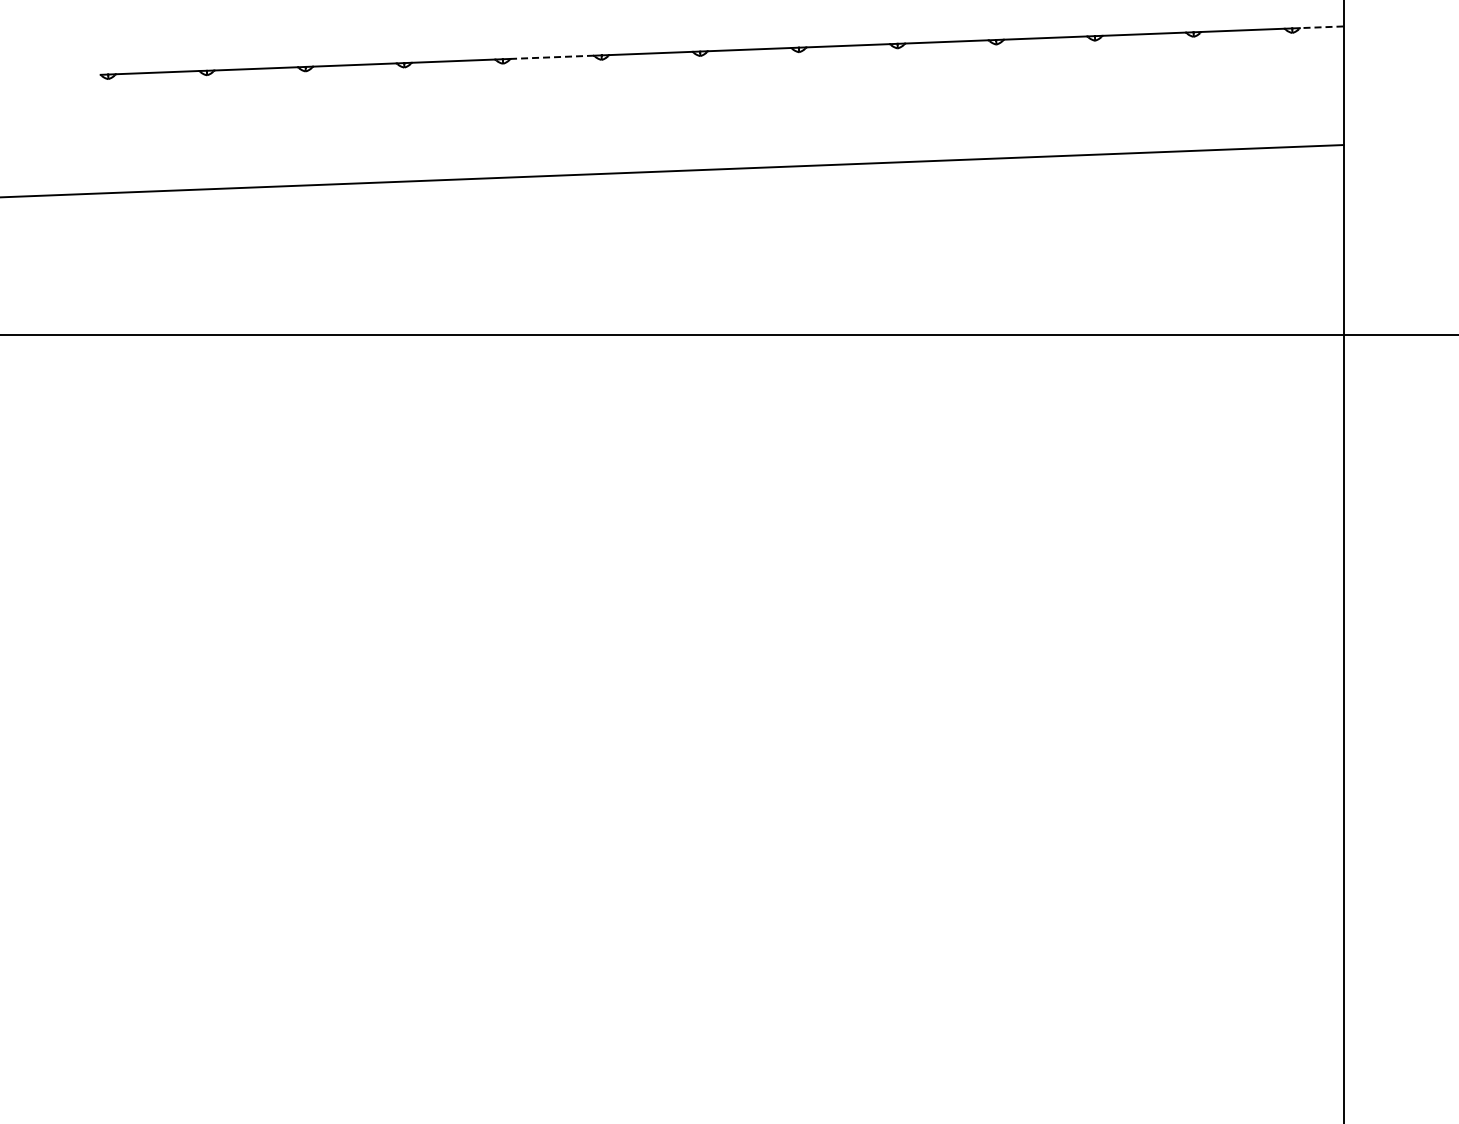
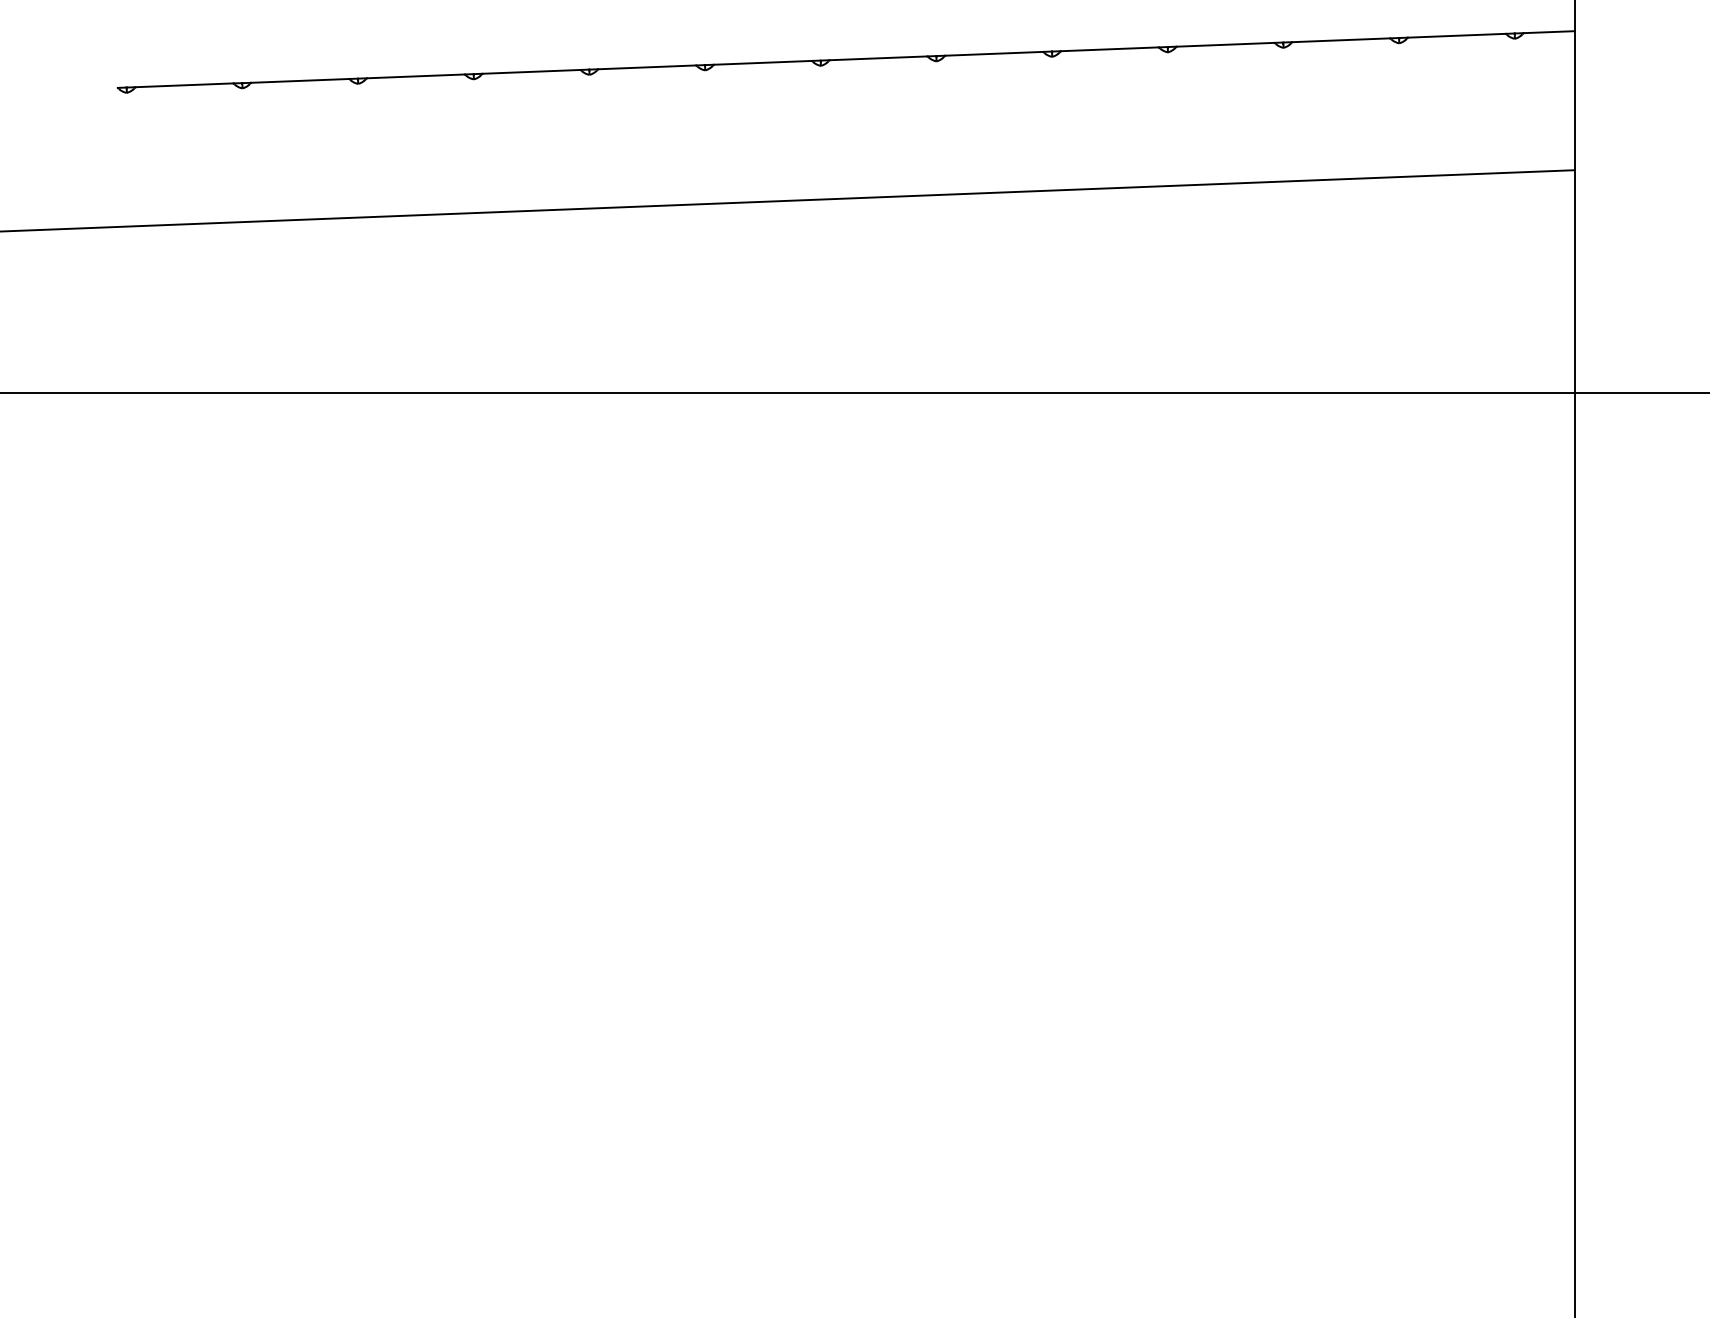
line: (1321, 27) -> (1549, 32), dashed -> solid
line: (552, 57) -> (647, 67), dashed -> solid

